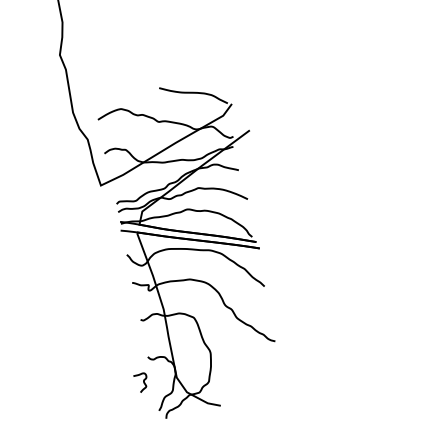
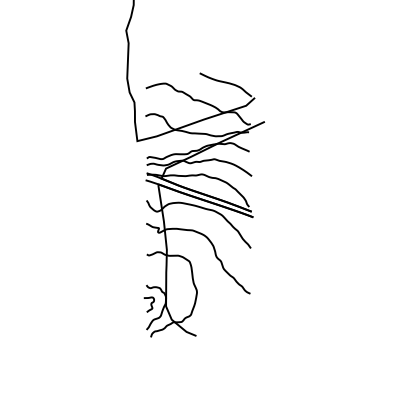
curve: (143, 382) -> (150, 304), moved

